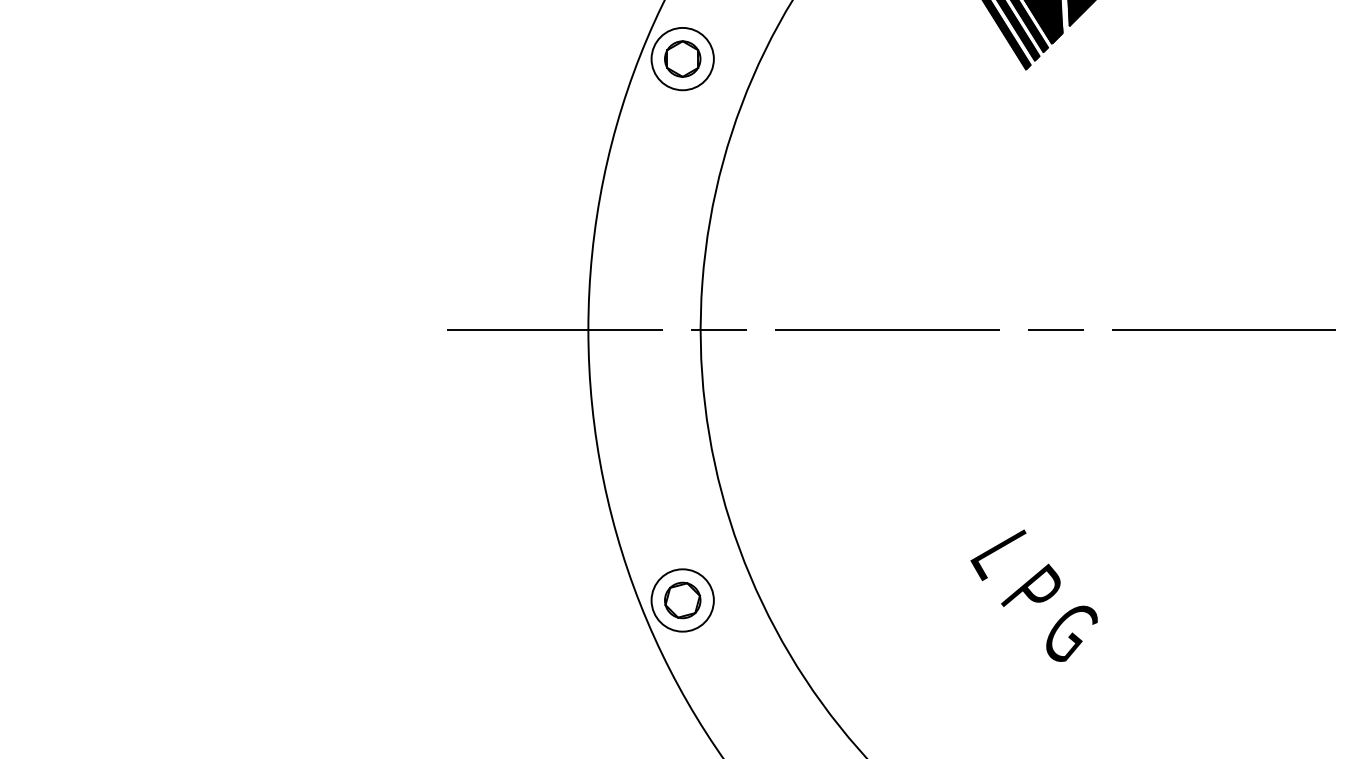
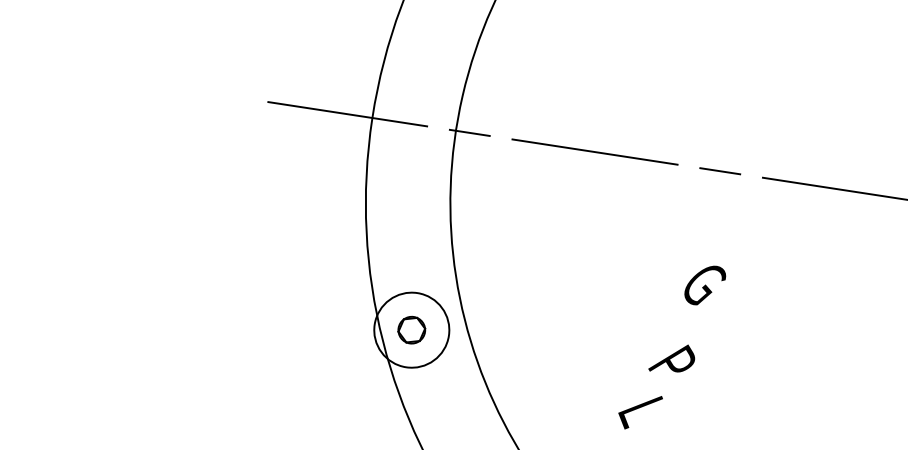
text: (998, 555) -> (639, 412), moved
circle: (682, 600) -> (411, 330), size x1.6
text: (1071, 633) -> (704, 285), moved

